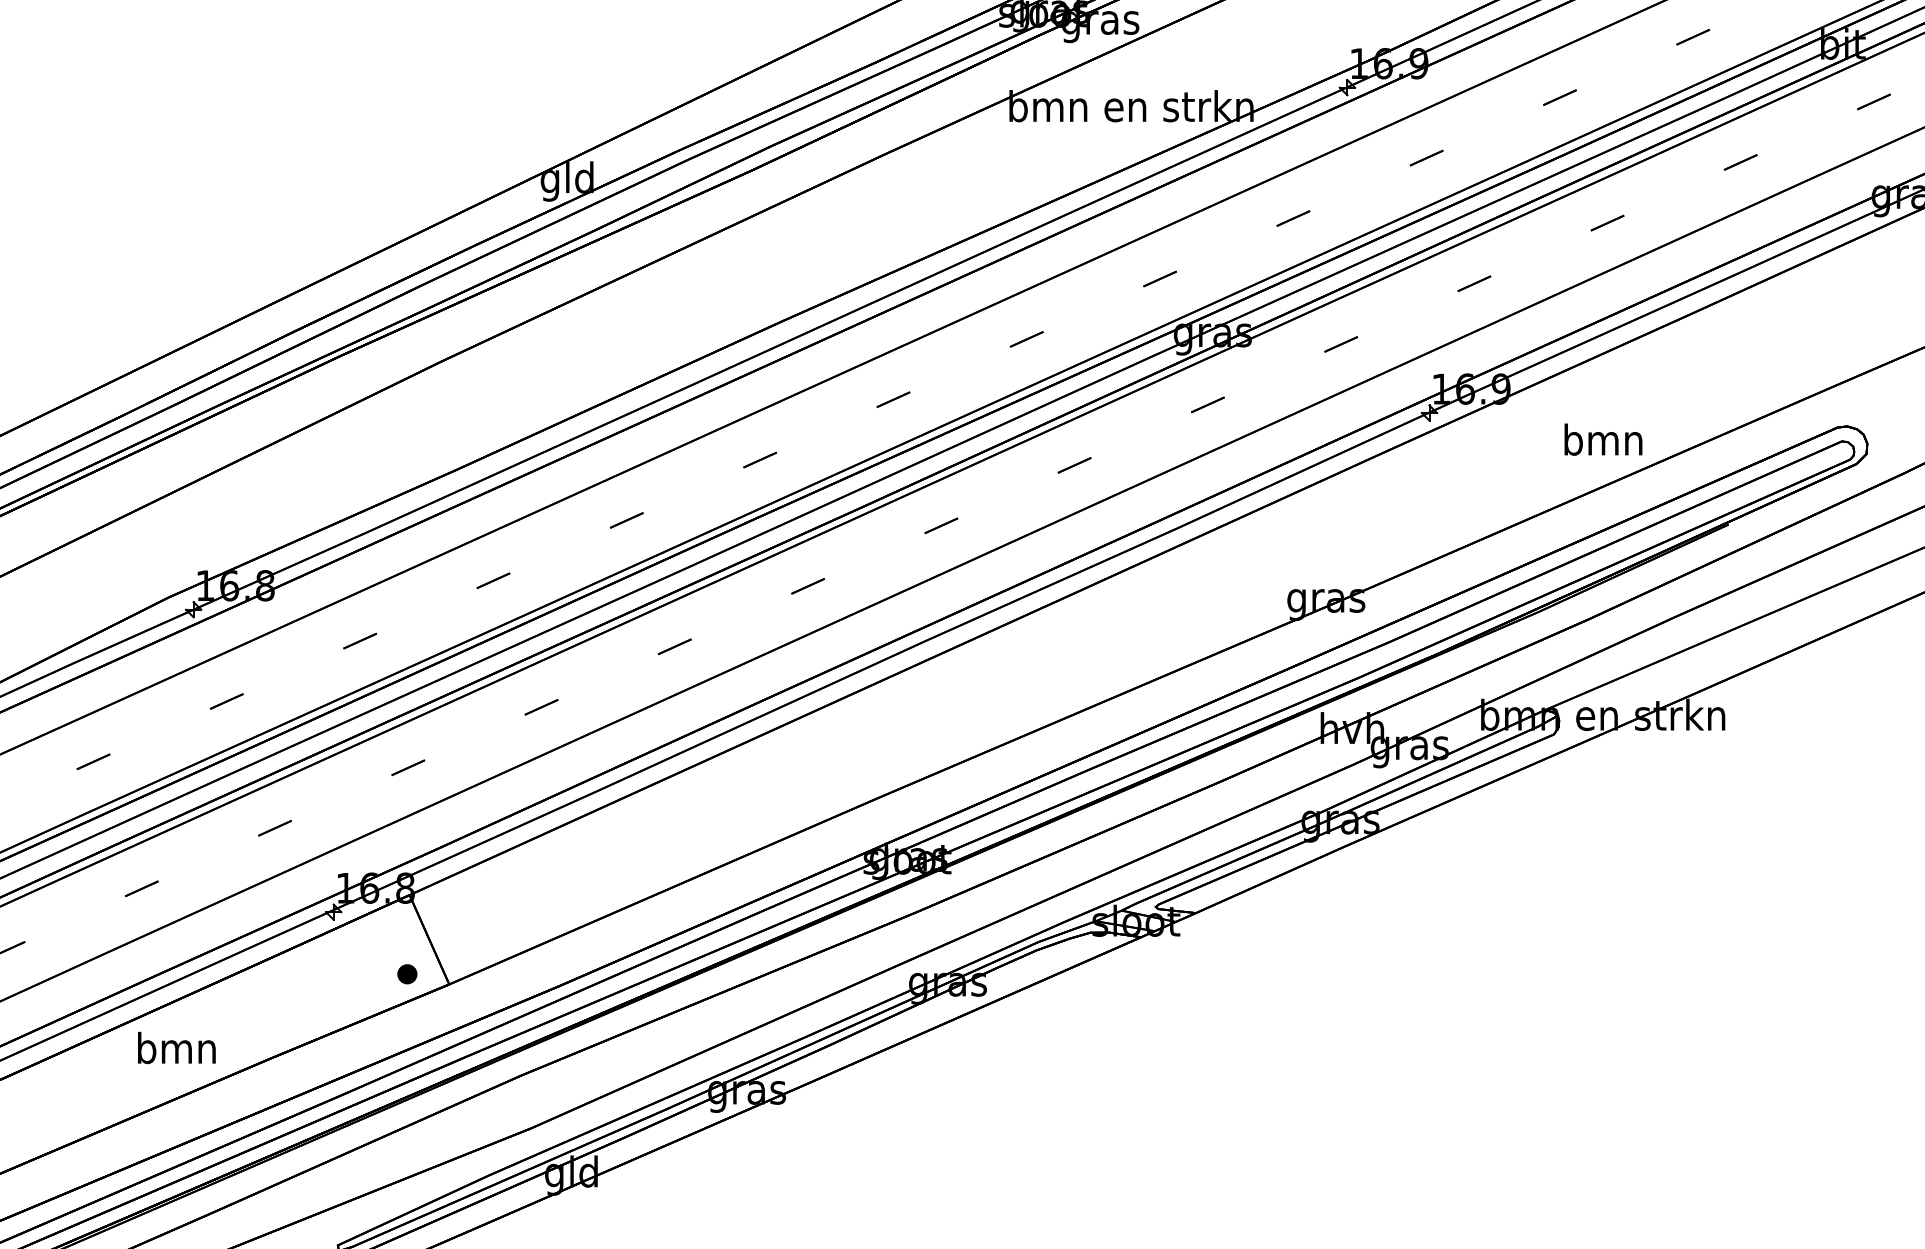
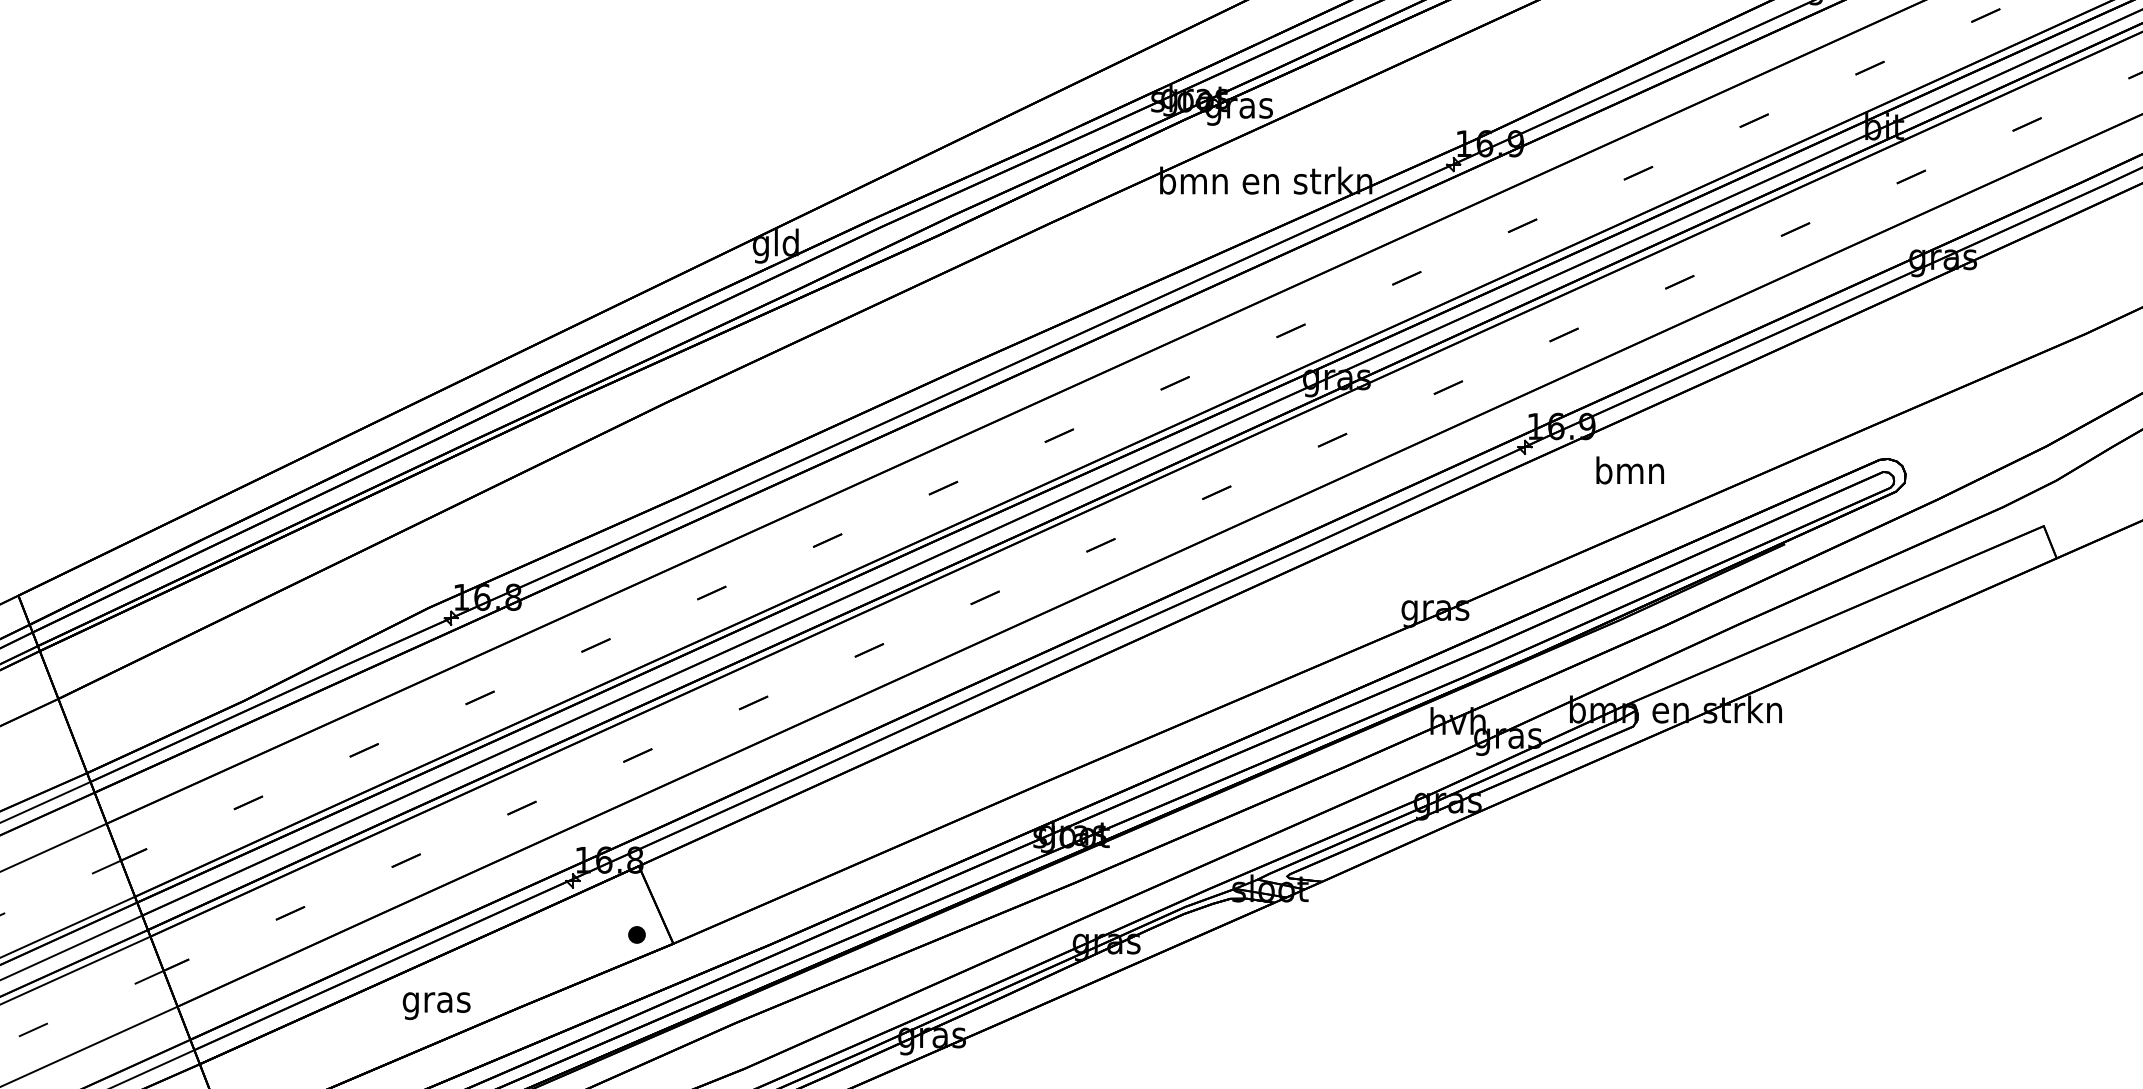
text: (1602, 439) -> (1629, 470), moved
text: (176, 1052) -> (436, 1002), bmn -> gras

